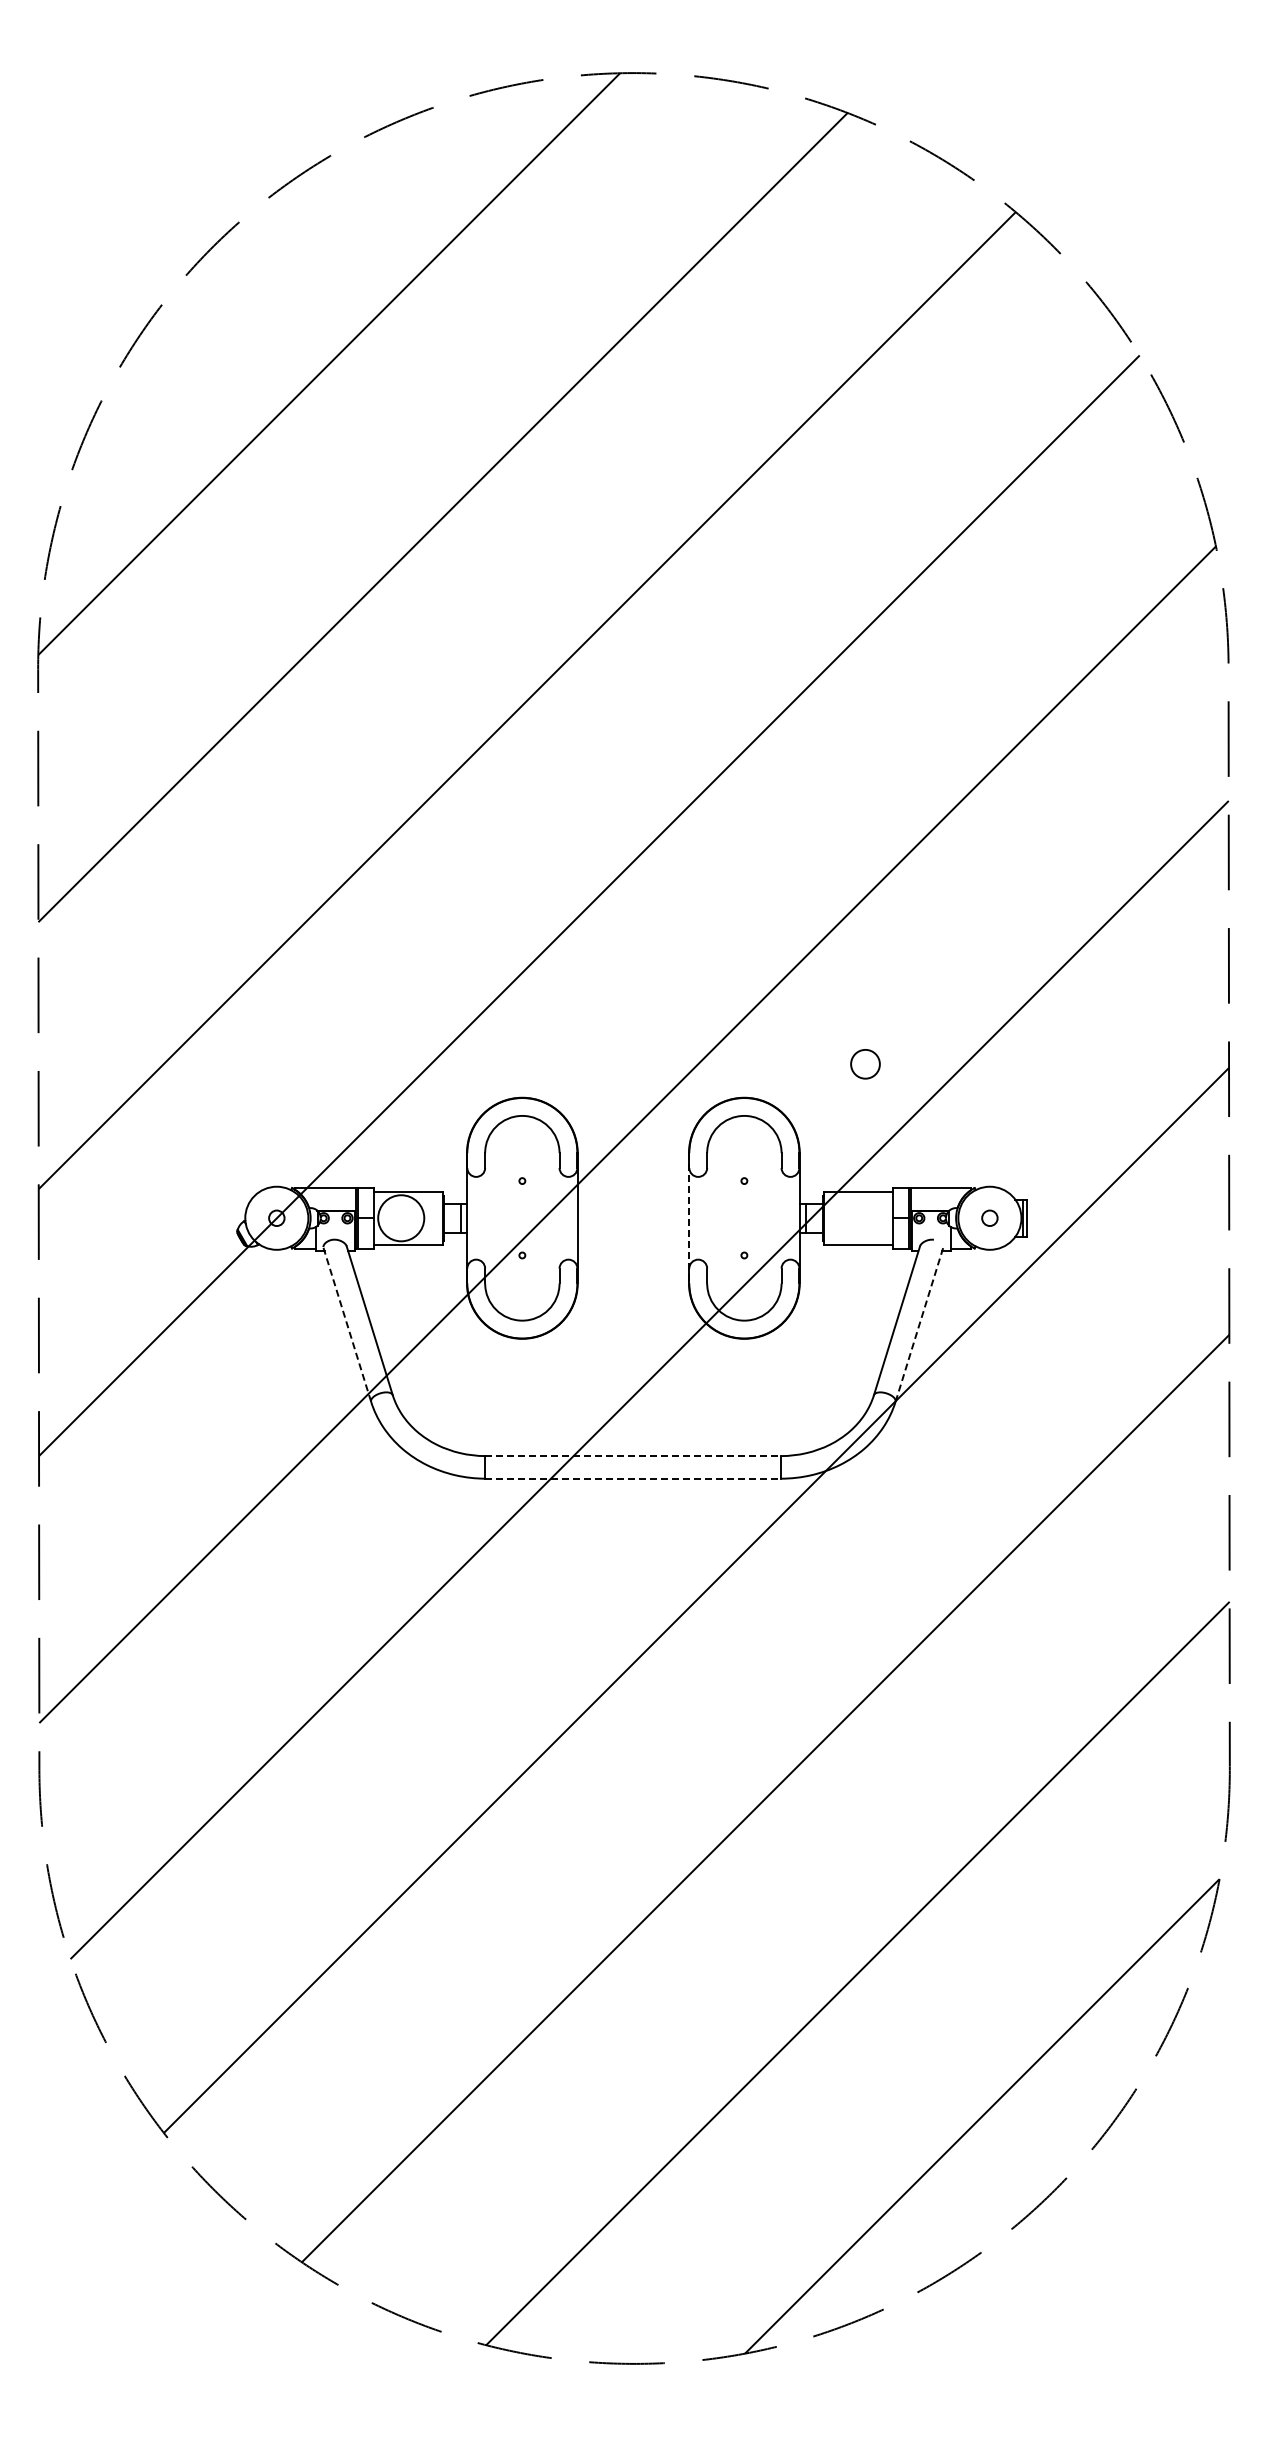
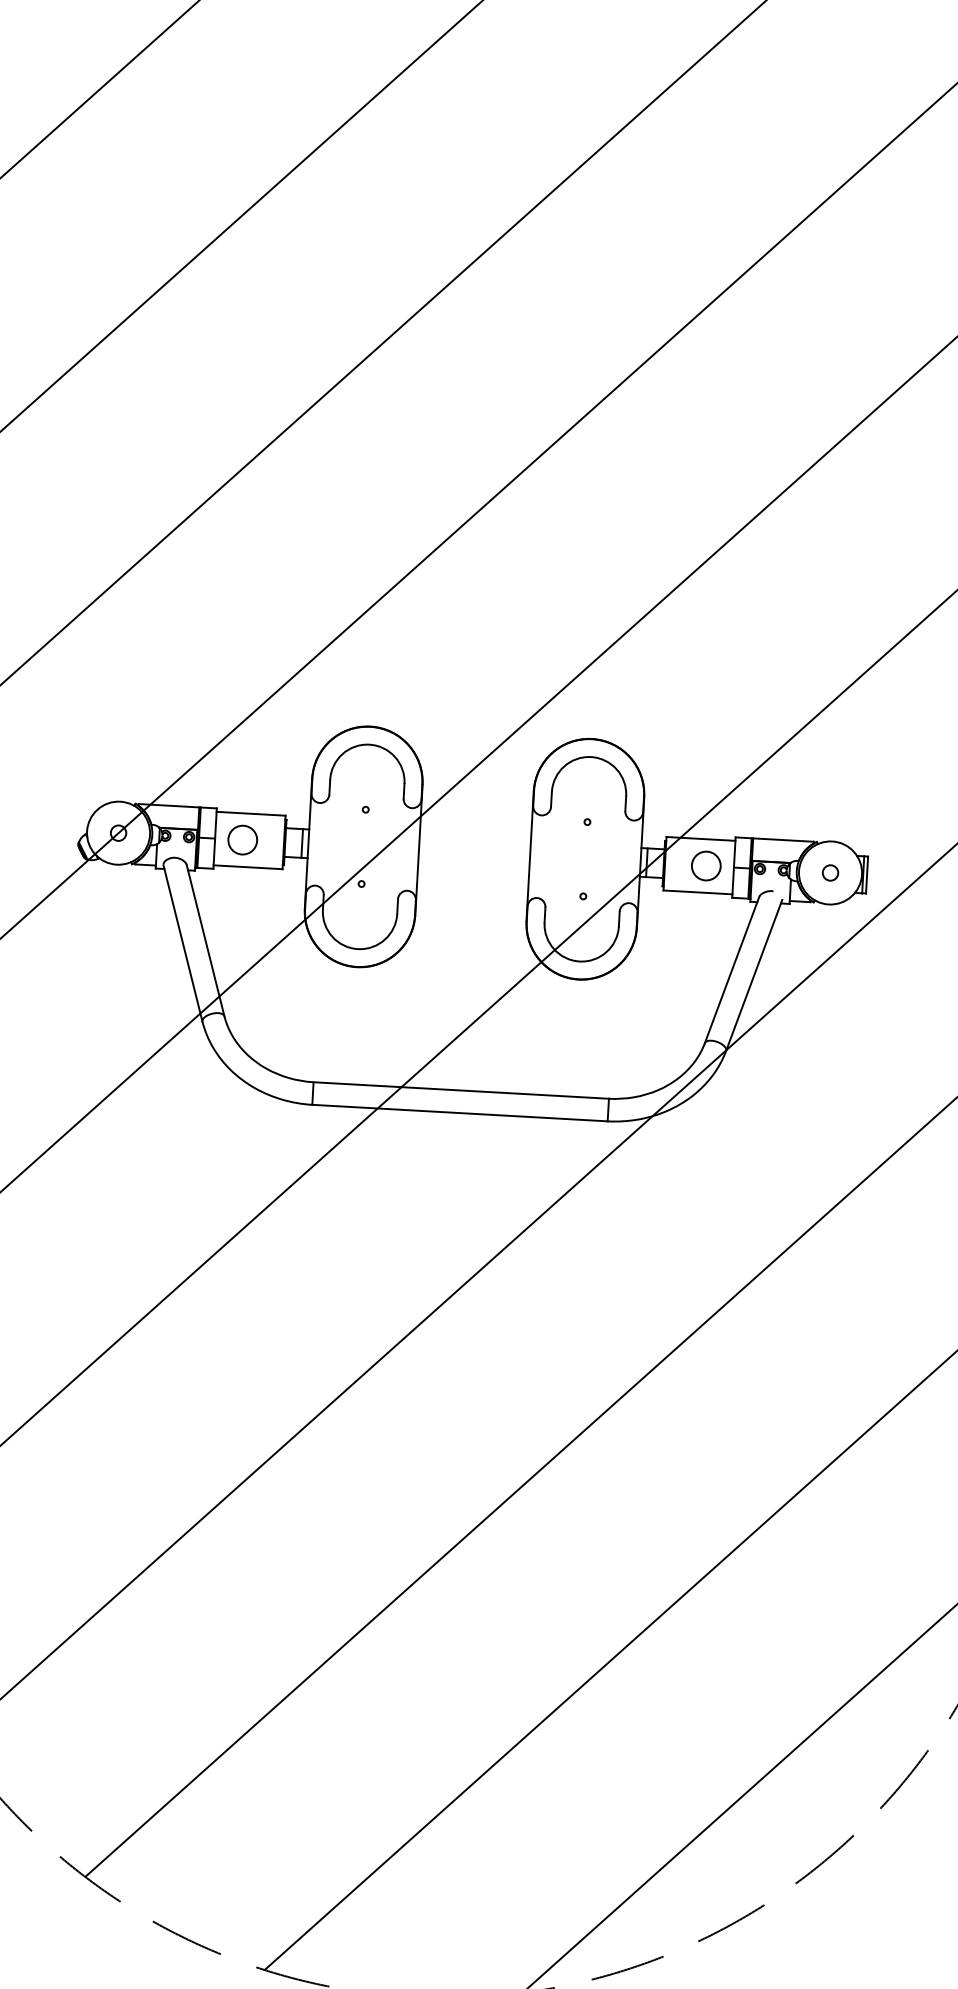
circle: (865, 1064) -> (706, 866), moved
circle: (400, 1217) -> (242, 839), size x0.62
line: (689, 1218) -> (530, 856), dashed -> solid
line: (347, 1324) -> (183, 943), dashed -> solid
line: (919, 1324) -> (754, 975), dashed -> solid
line: (633, 1456) -> (461, 1090), dashed -> solid
line: (633, 1478) -> (460, 1112), dashed -> solid

